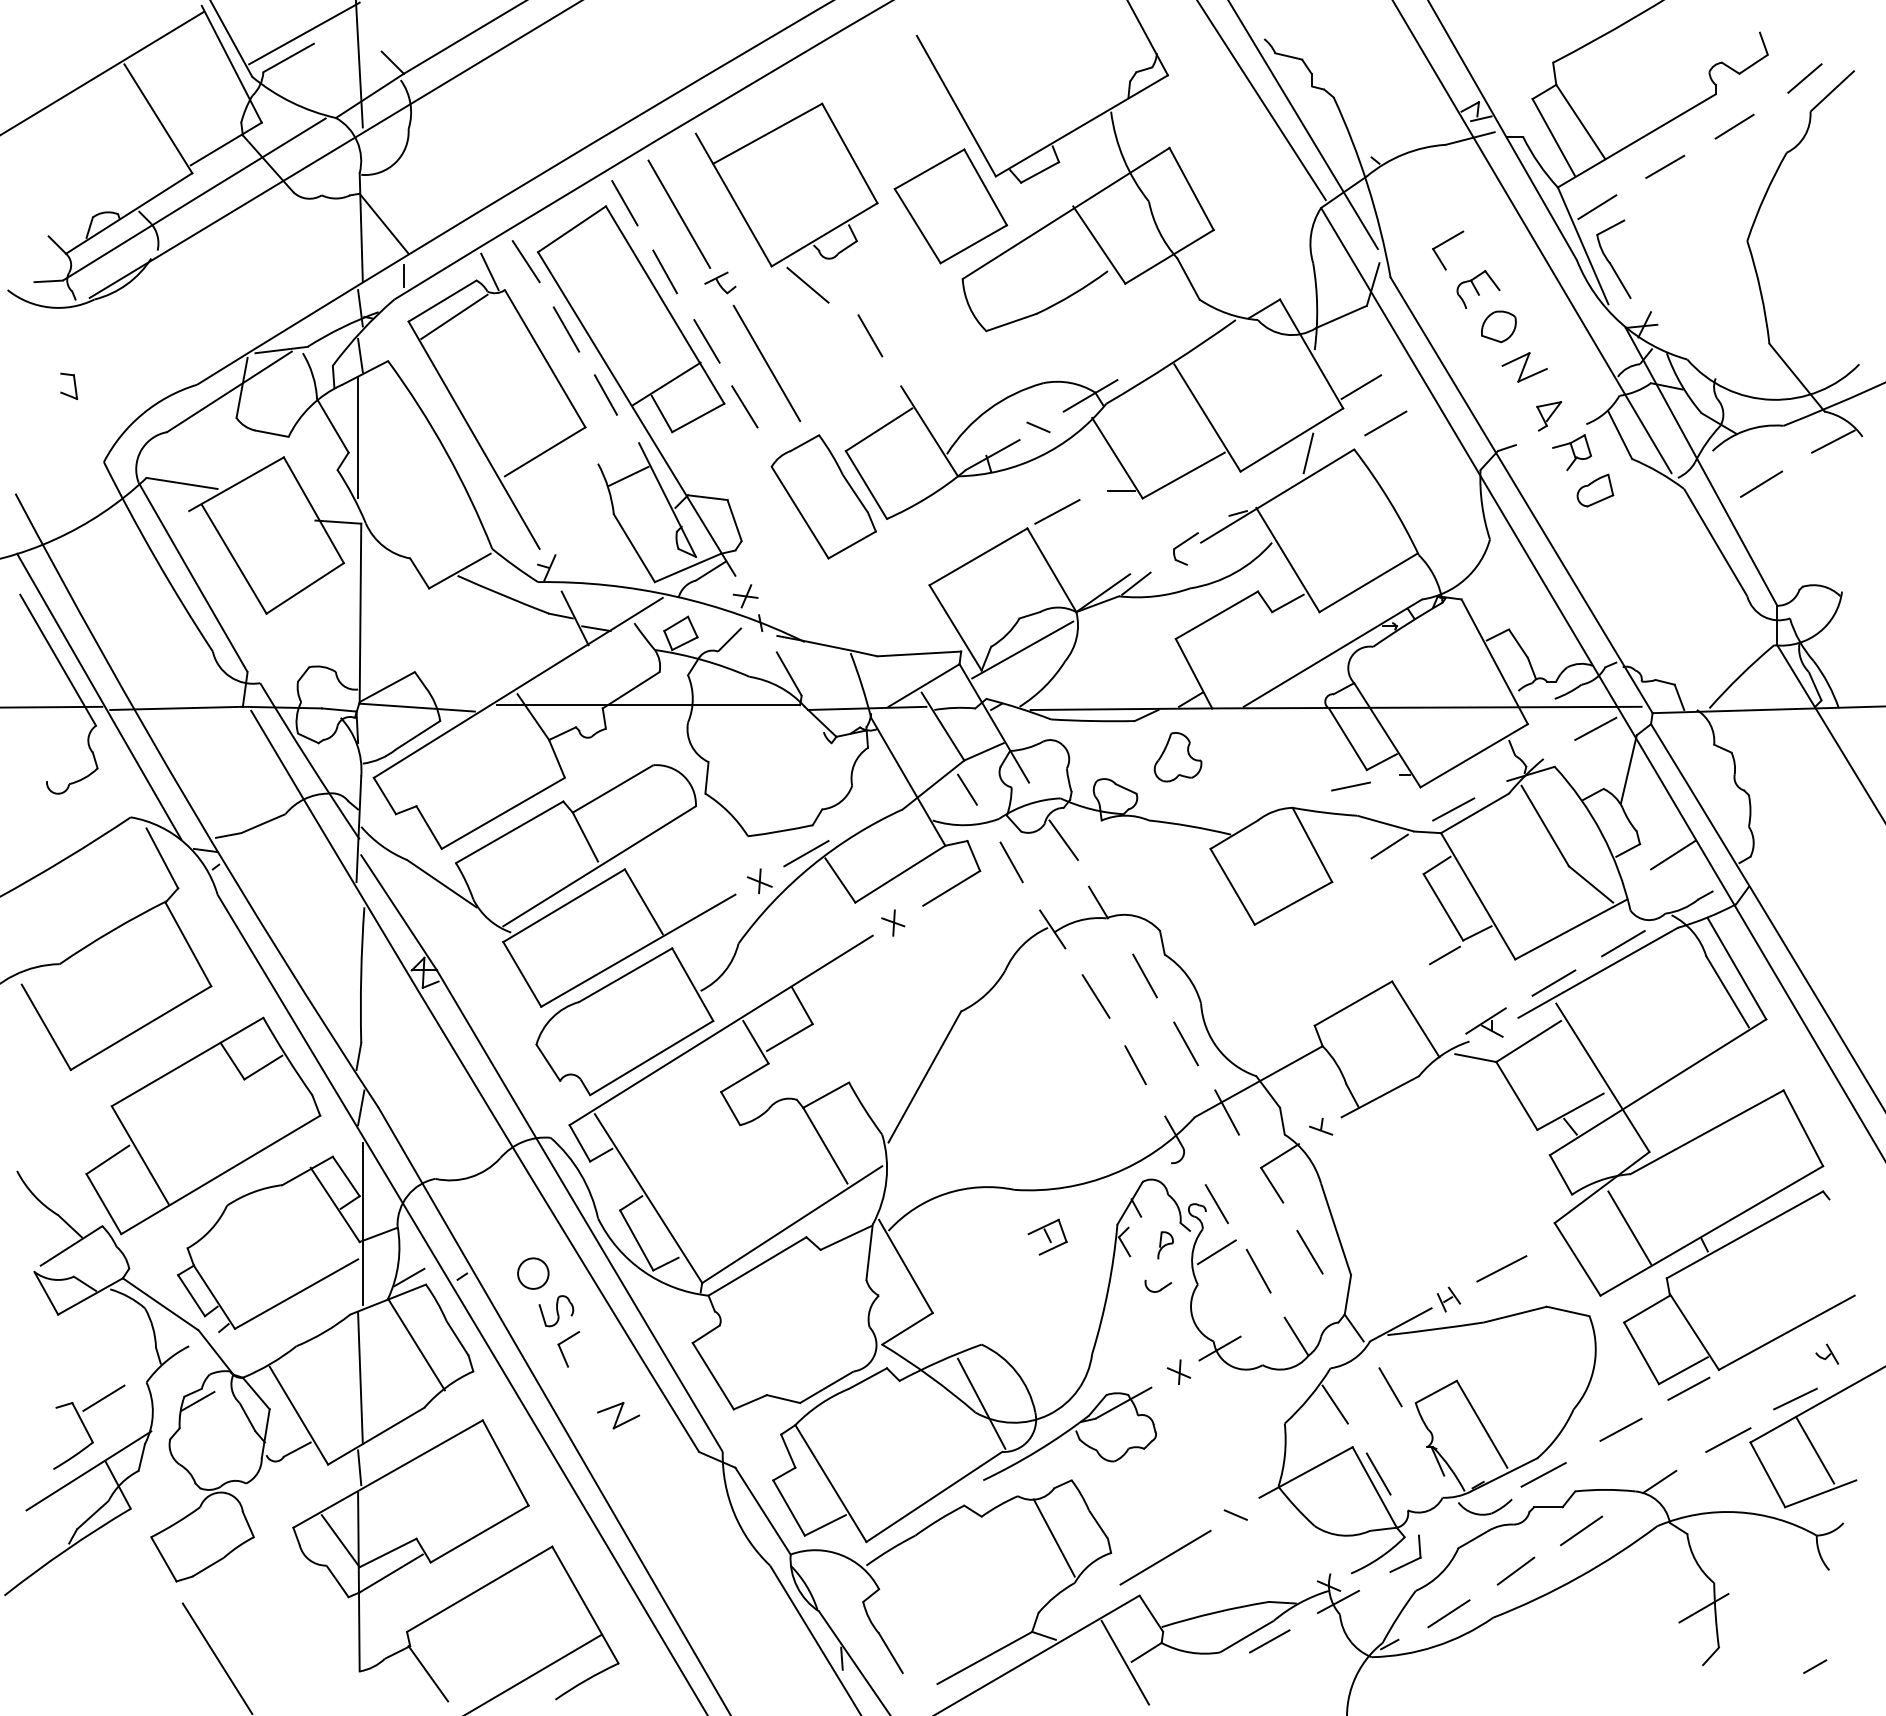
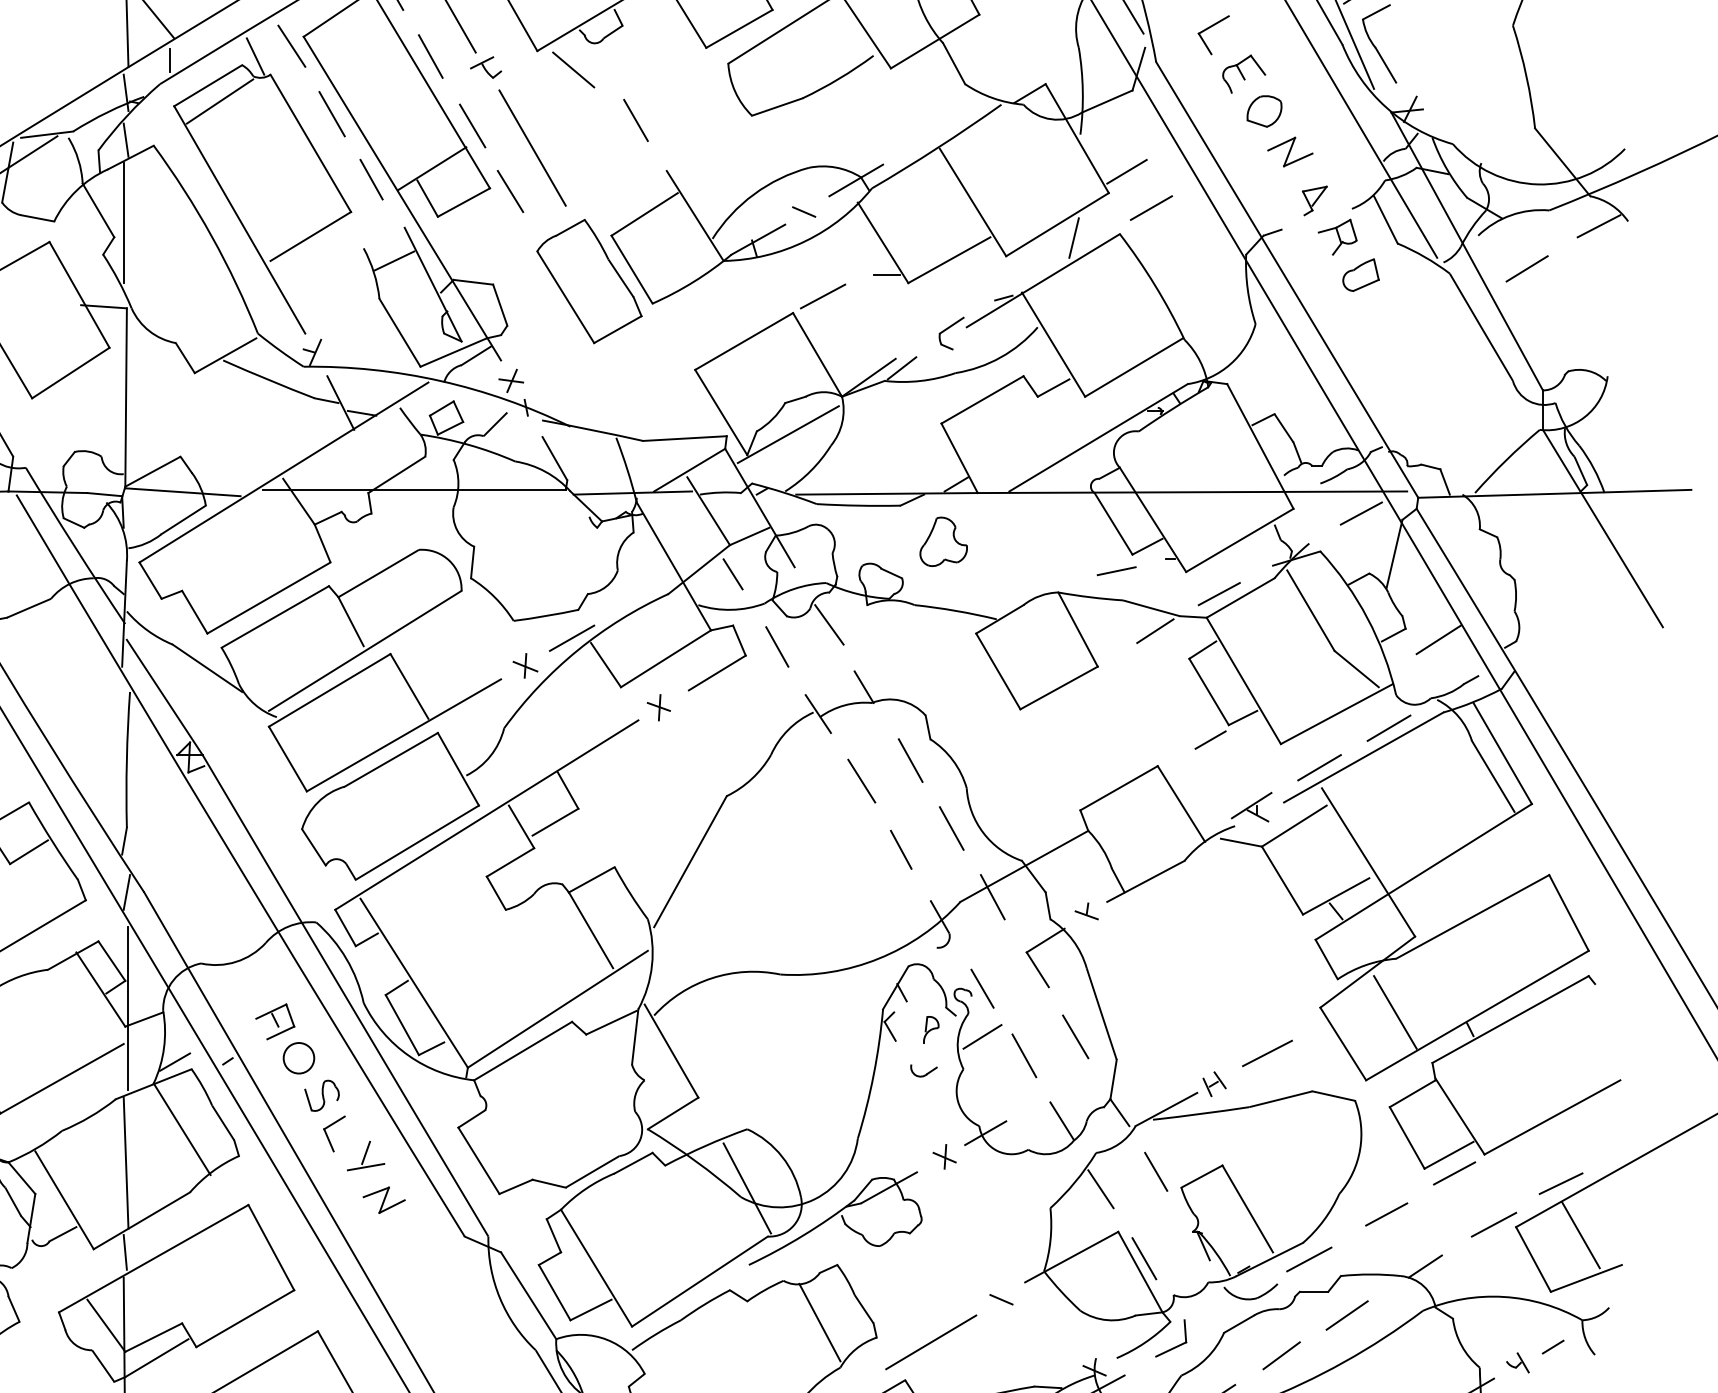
part: (1047, 1236) -> (275, 1021), moved
part: (1827, 1353) -> (1518, 1362), moved
part: (600, 1371) -> (366, 1156), added
line: (1787, 1562) -> (1553, 1347), added

